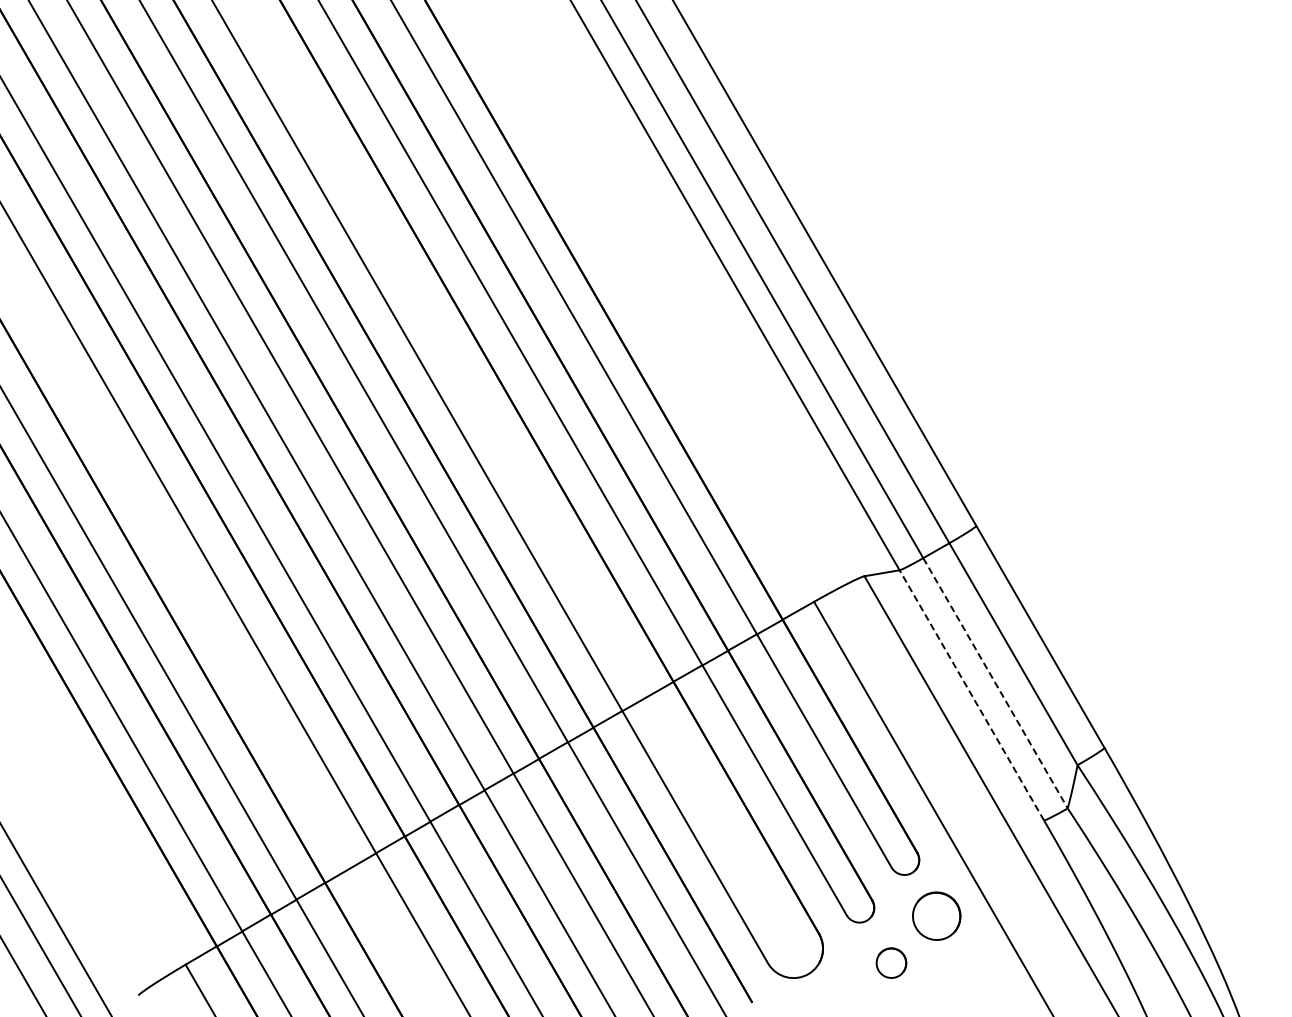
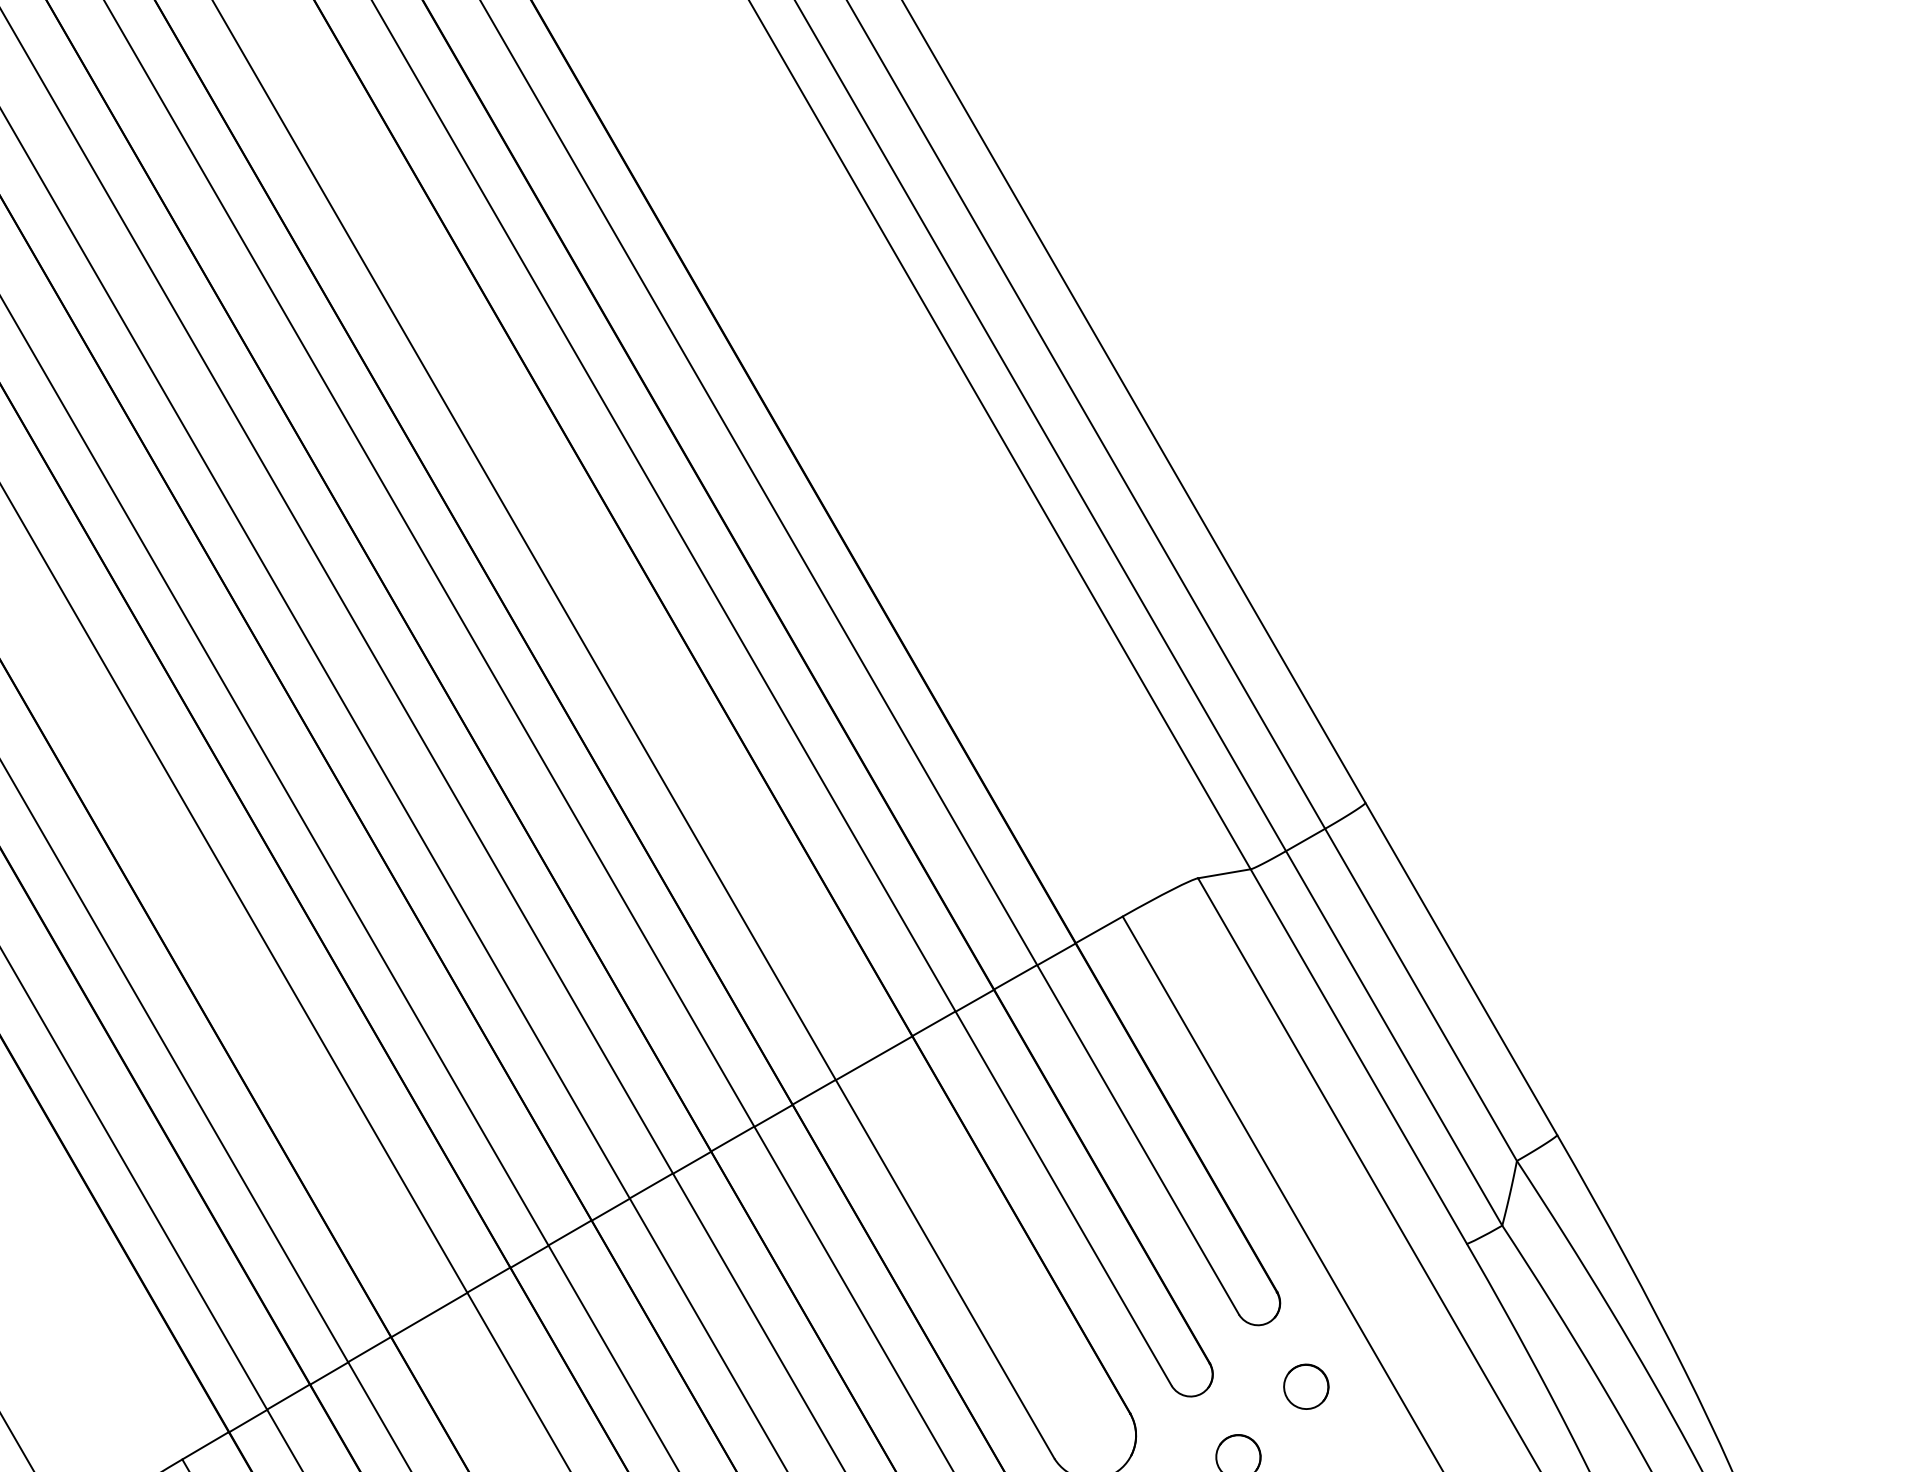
line: (995, 683) -> (1394, 1038), dashed -> solid
line: (971, 695) -> (1358, 1056), dashed -> solid
part: (936, 915) -> (1305, 1385), size x0.62

